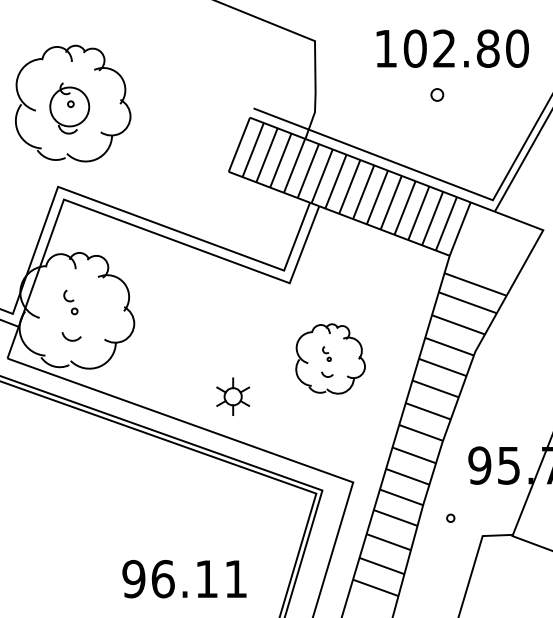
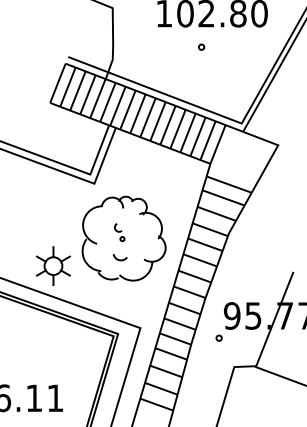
part: (437, 94) -> (201, 46), size x0.62
part: (330, 358) -> (123, 238), size x1.67
part: (232, 396) -> (52, 265), size x1.43
part: (450, 517) -> (218, 337), moved

